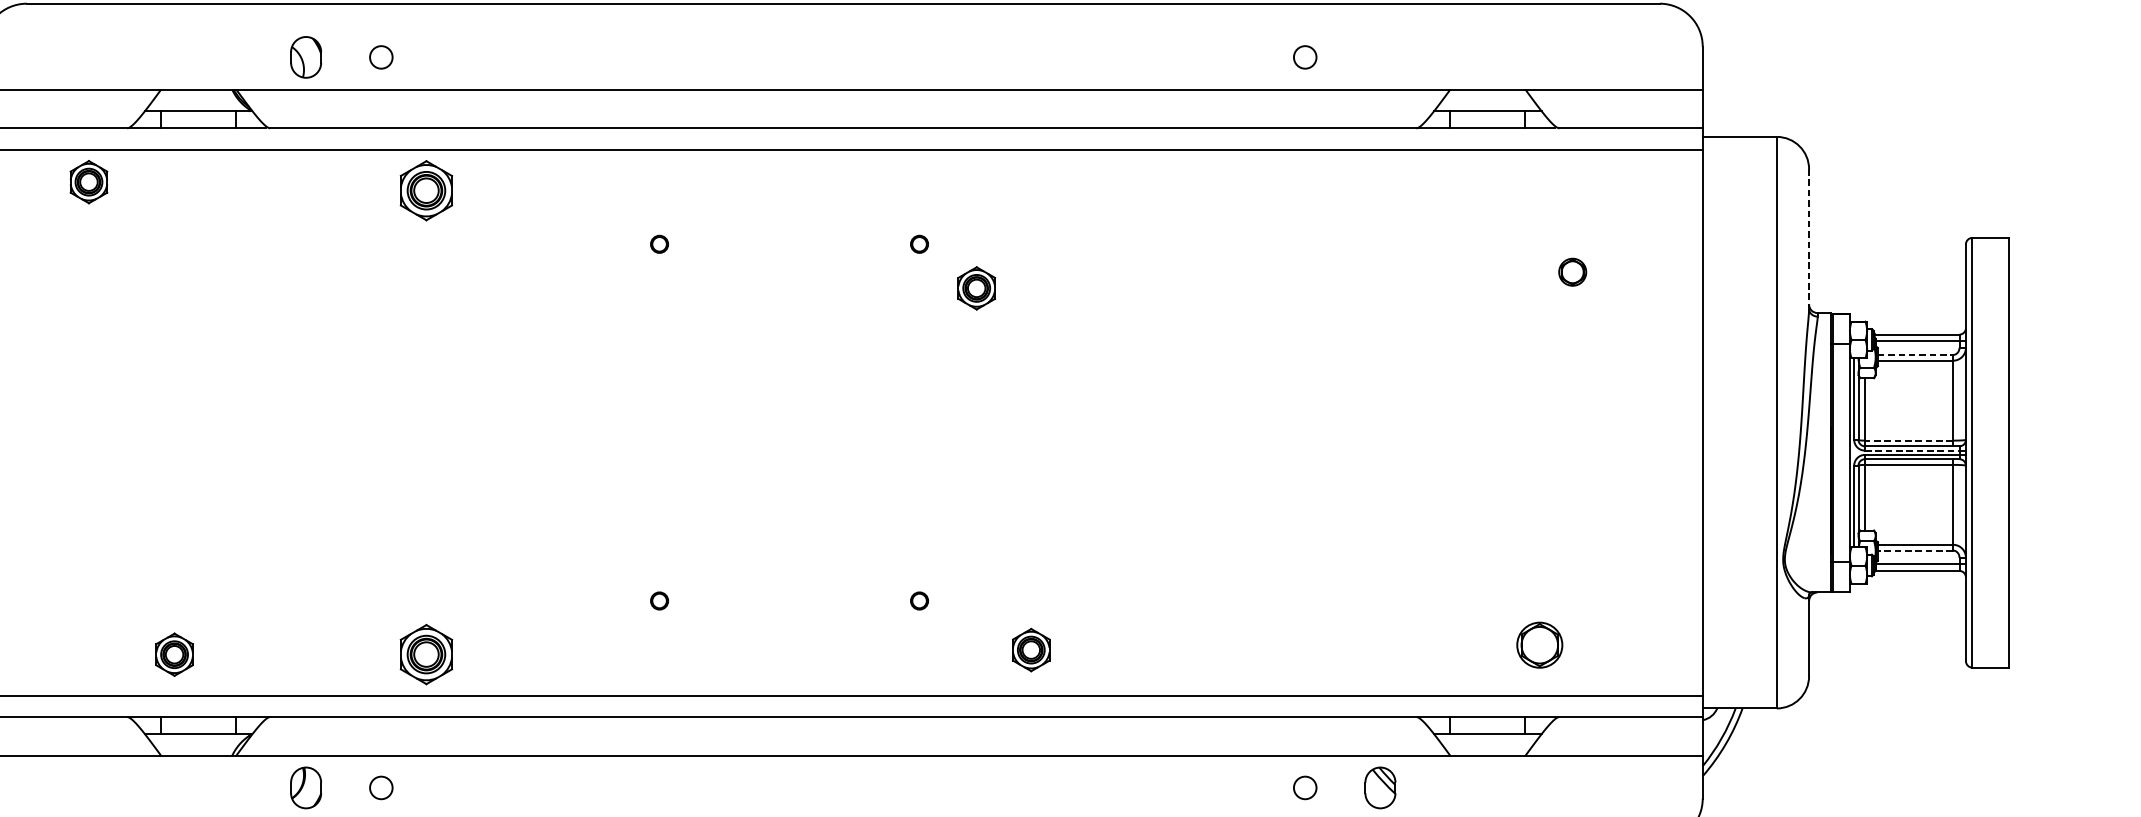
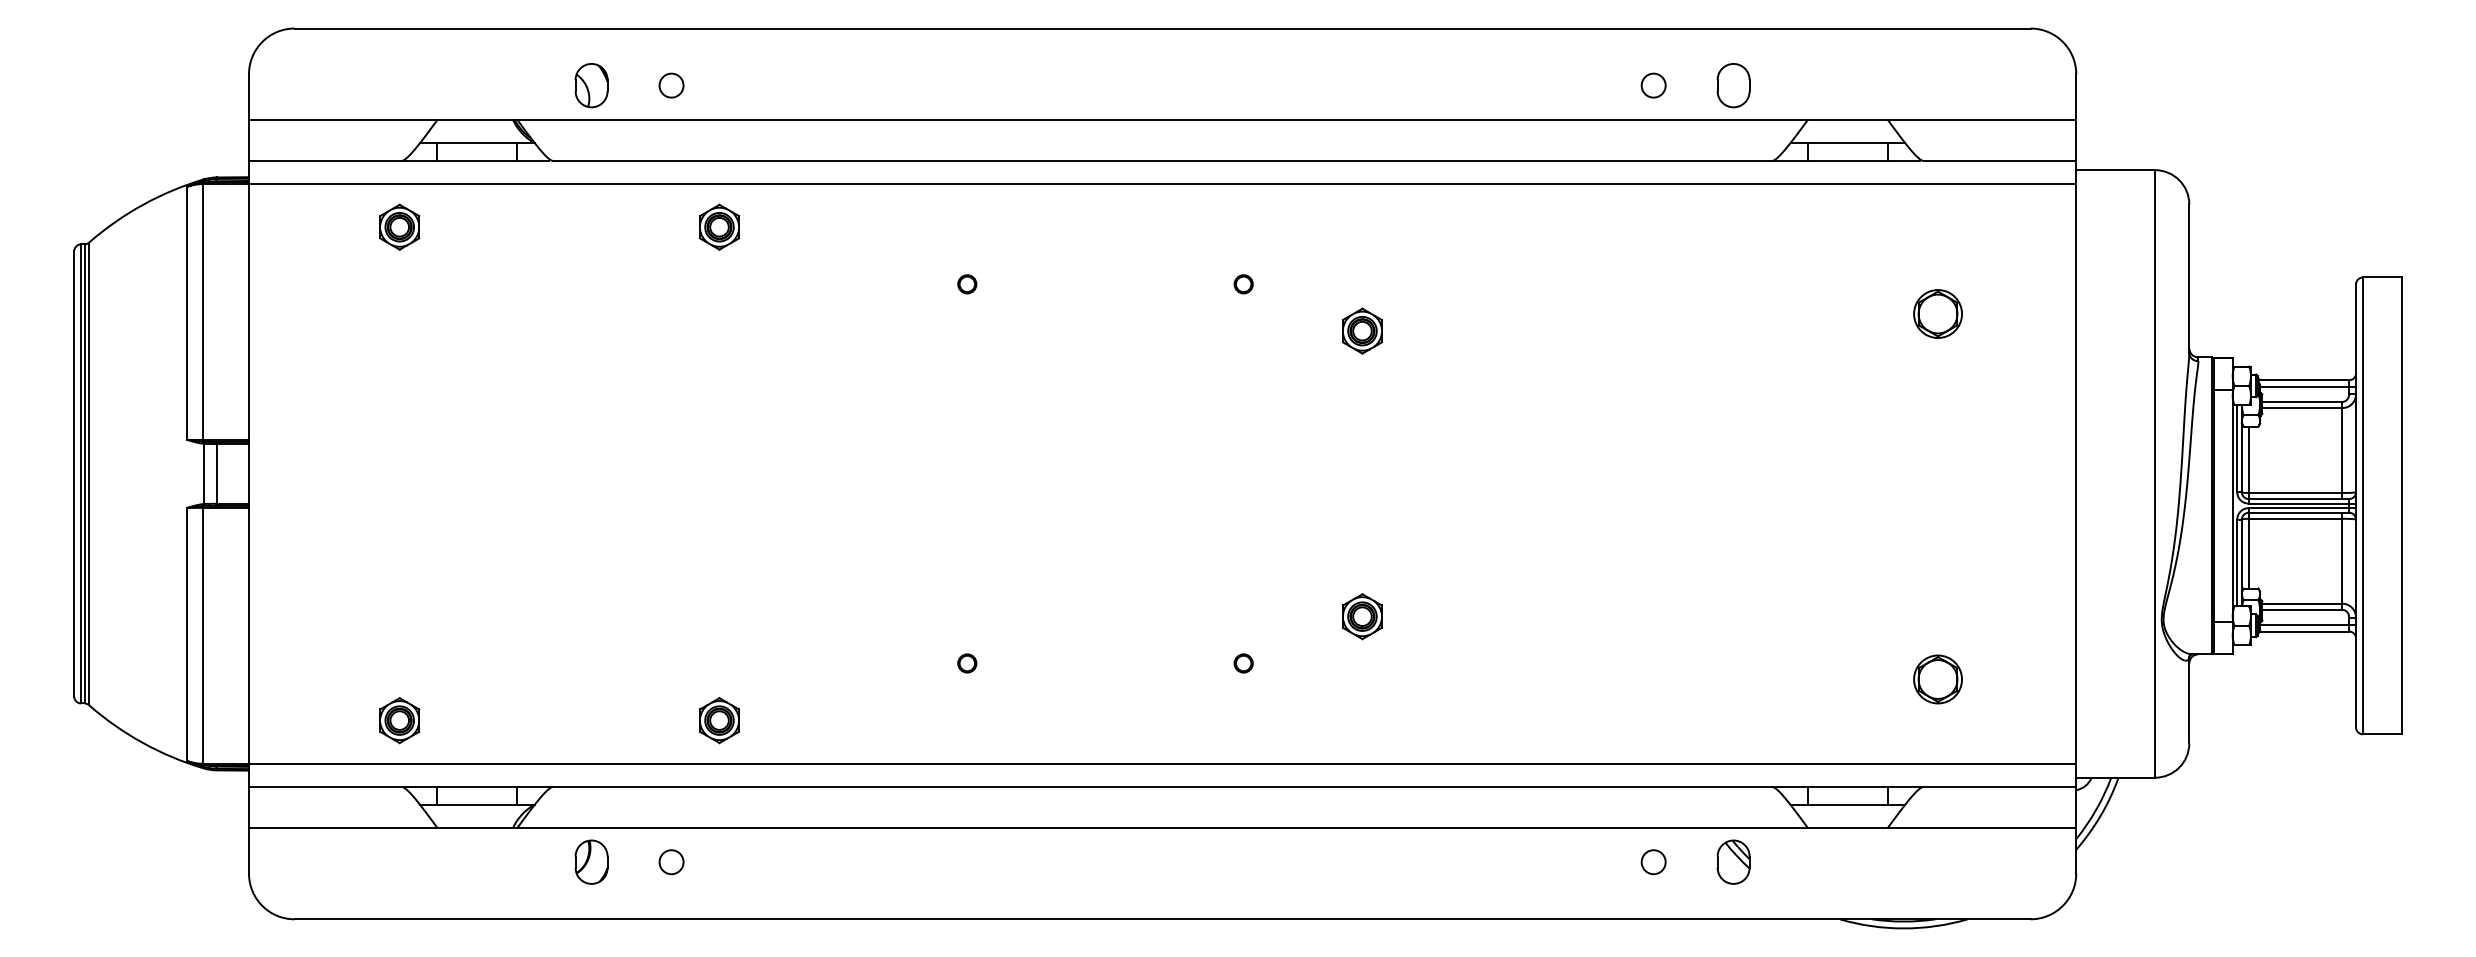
part: (1380, 57) -> (1733, 85), added
part: (88, 181) -> (399, 226), moved
part: (426, 189) -> (719, 226), size x0.71
line: (1809, 239) -> (2189, 279), dashed -> solid
part: (1572, 271) -> (1937, 313), size x1.67
part: (976, 287) -> (1362, 330), moved
line: (1915, 354) -> (2302, 401), dashed -> solid
line: (1908, 441) -> (2295, 493), dashed -> solid
line: (1915, 450) -> (2302, 503), dashed -> solid
line: (1915, 550) -> (2302, 609), dashed -> solid
part: (1539, 645) -> (1937, 679), moved
part: (1031, 649) -> (1362, 616), moved
part: (174, 654) -> (399, 720), moved
part: (426, 654) -> (719, 720), size x0.71

